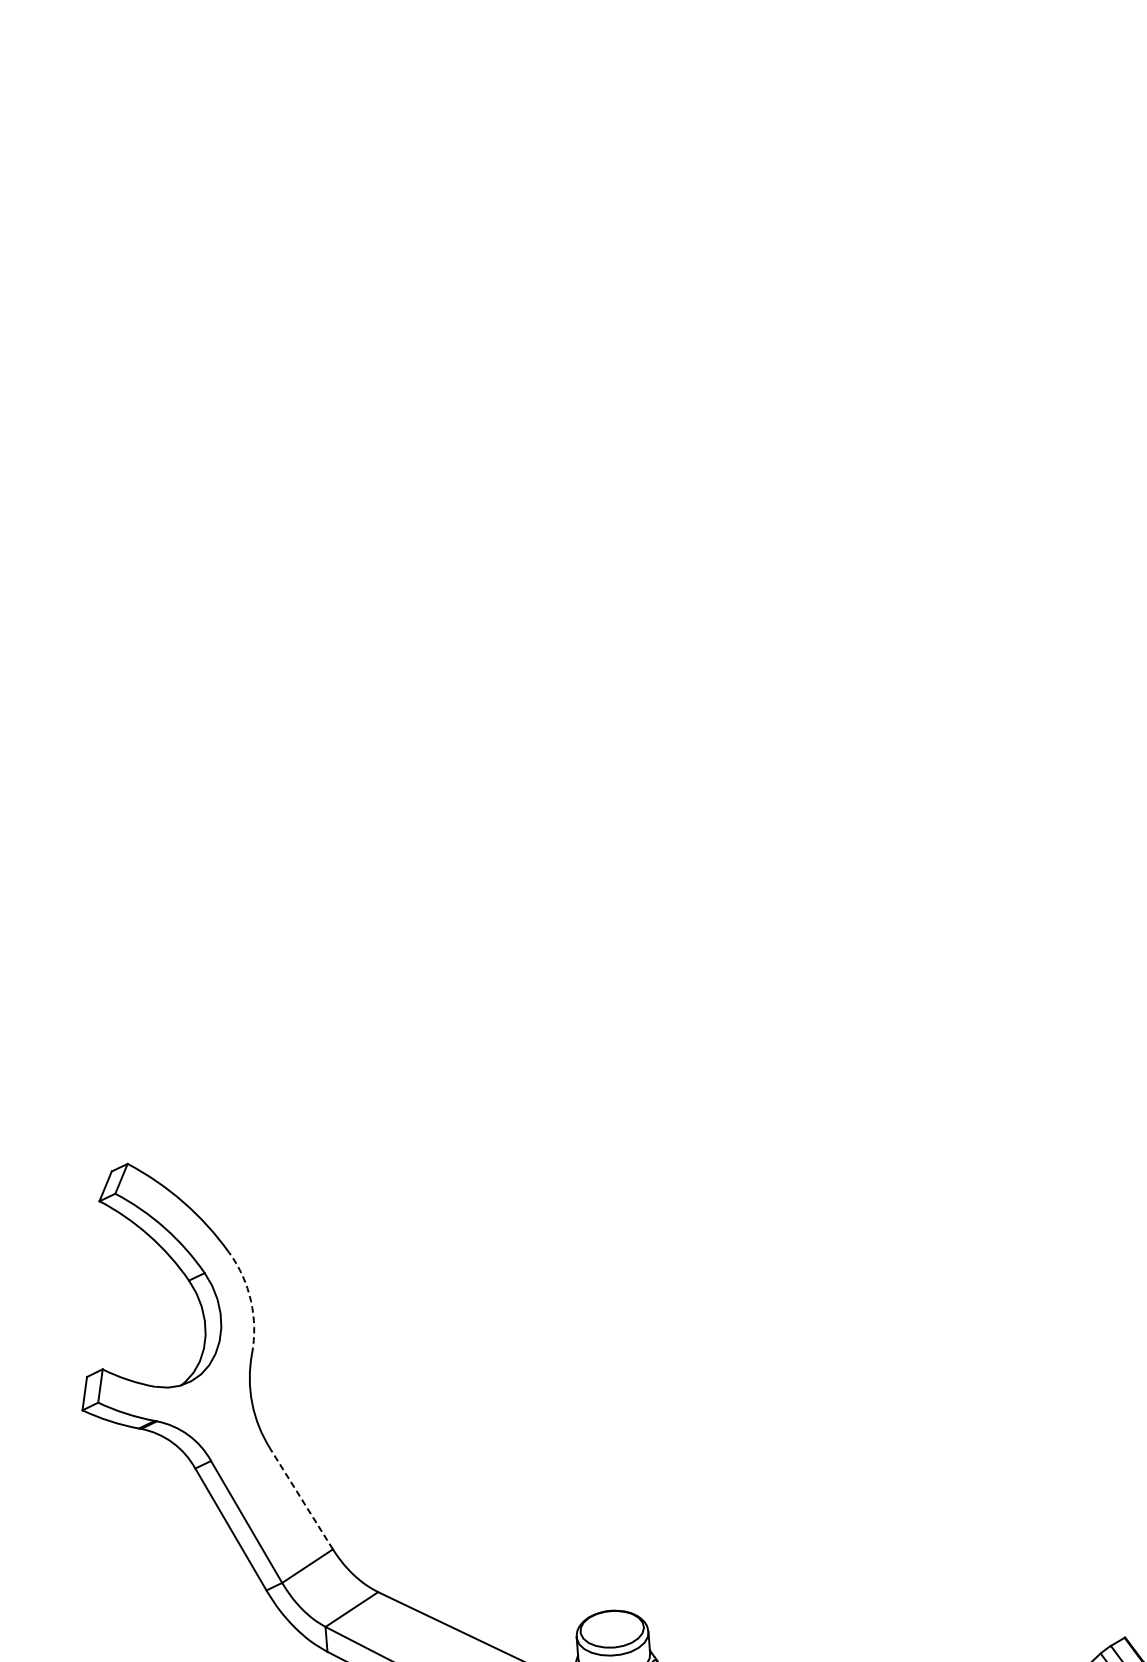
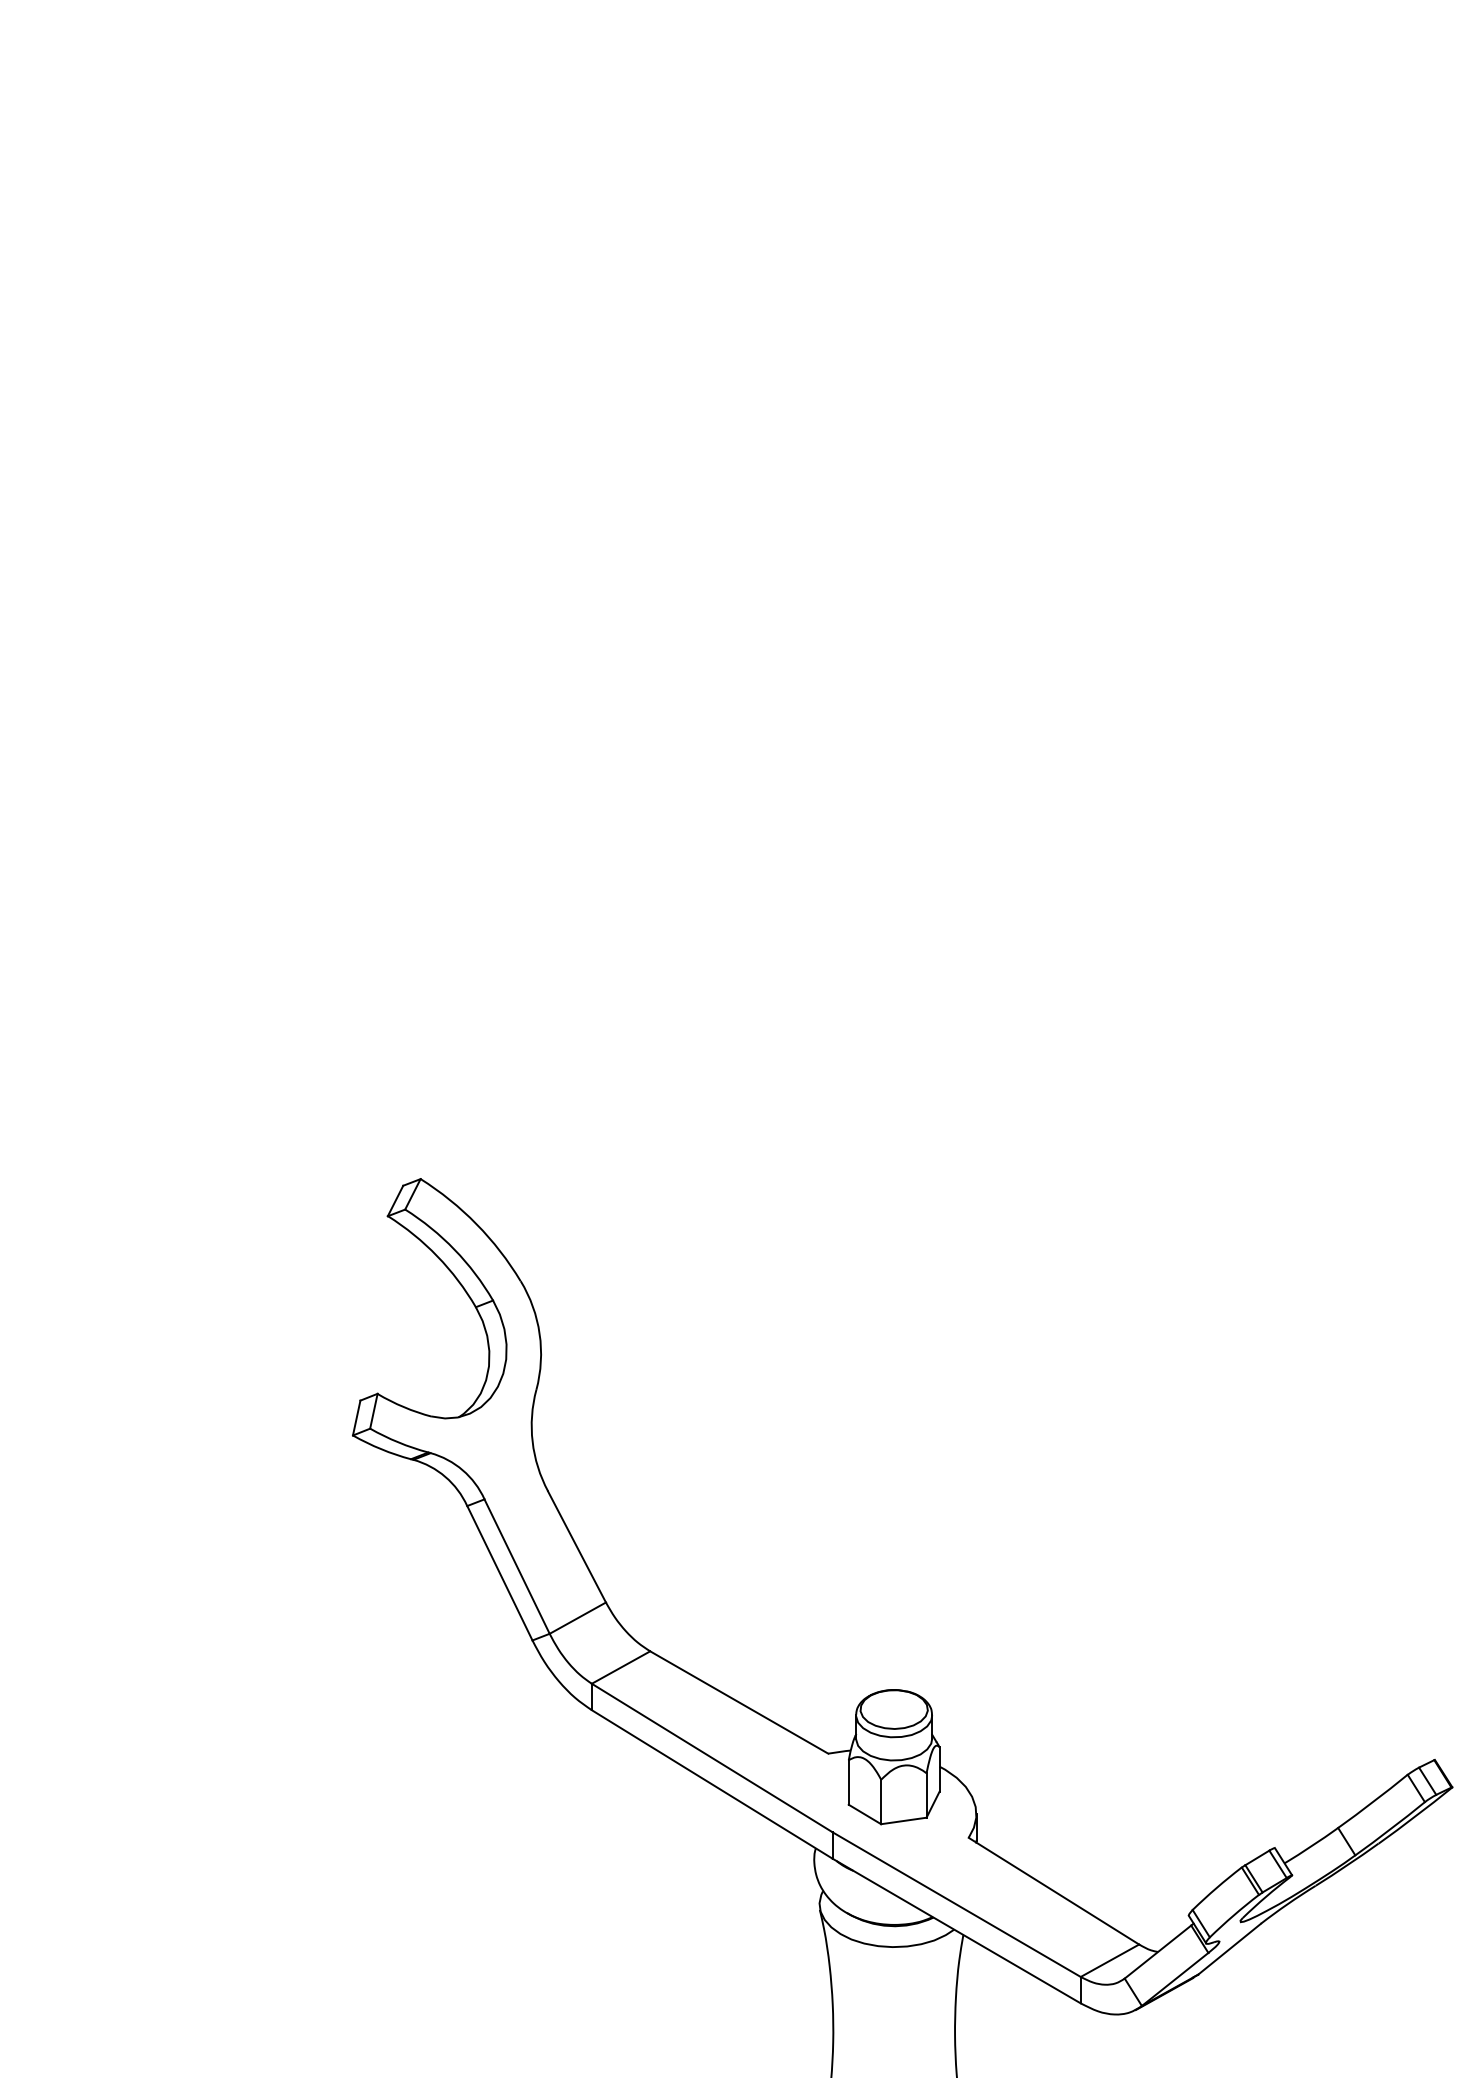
arc: (250, 1300) -> (539, 1333), dashed -> solid
line: (302, 1498) -> (577, 1546), dashed -> solid

